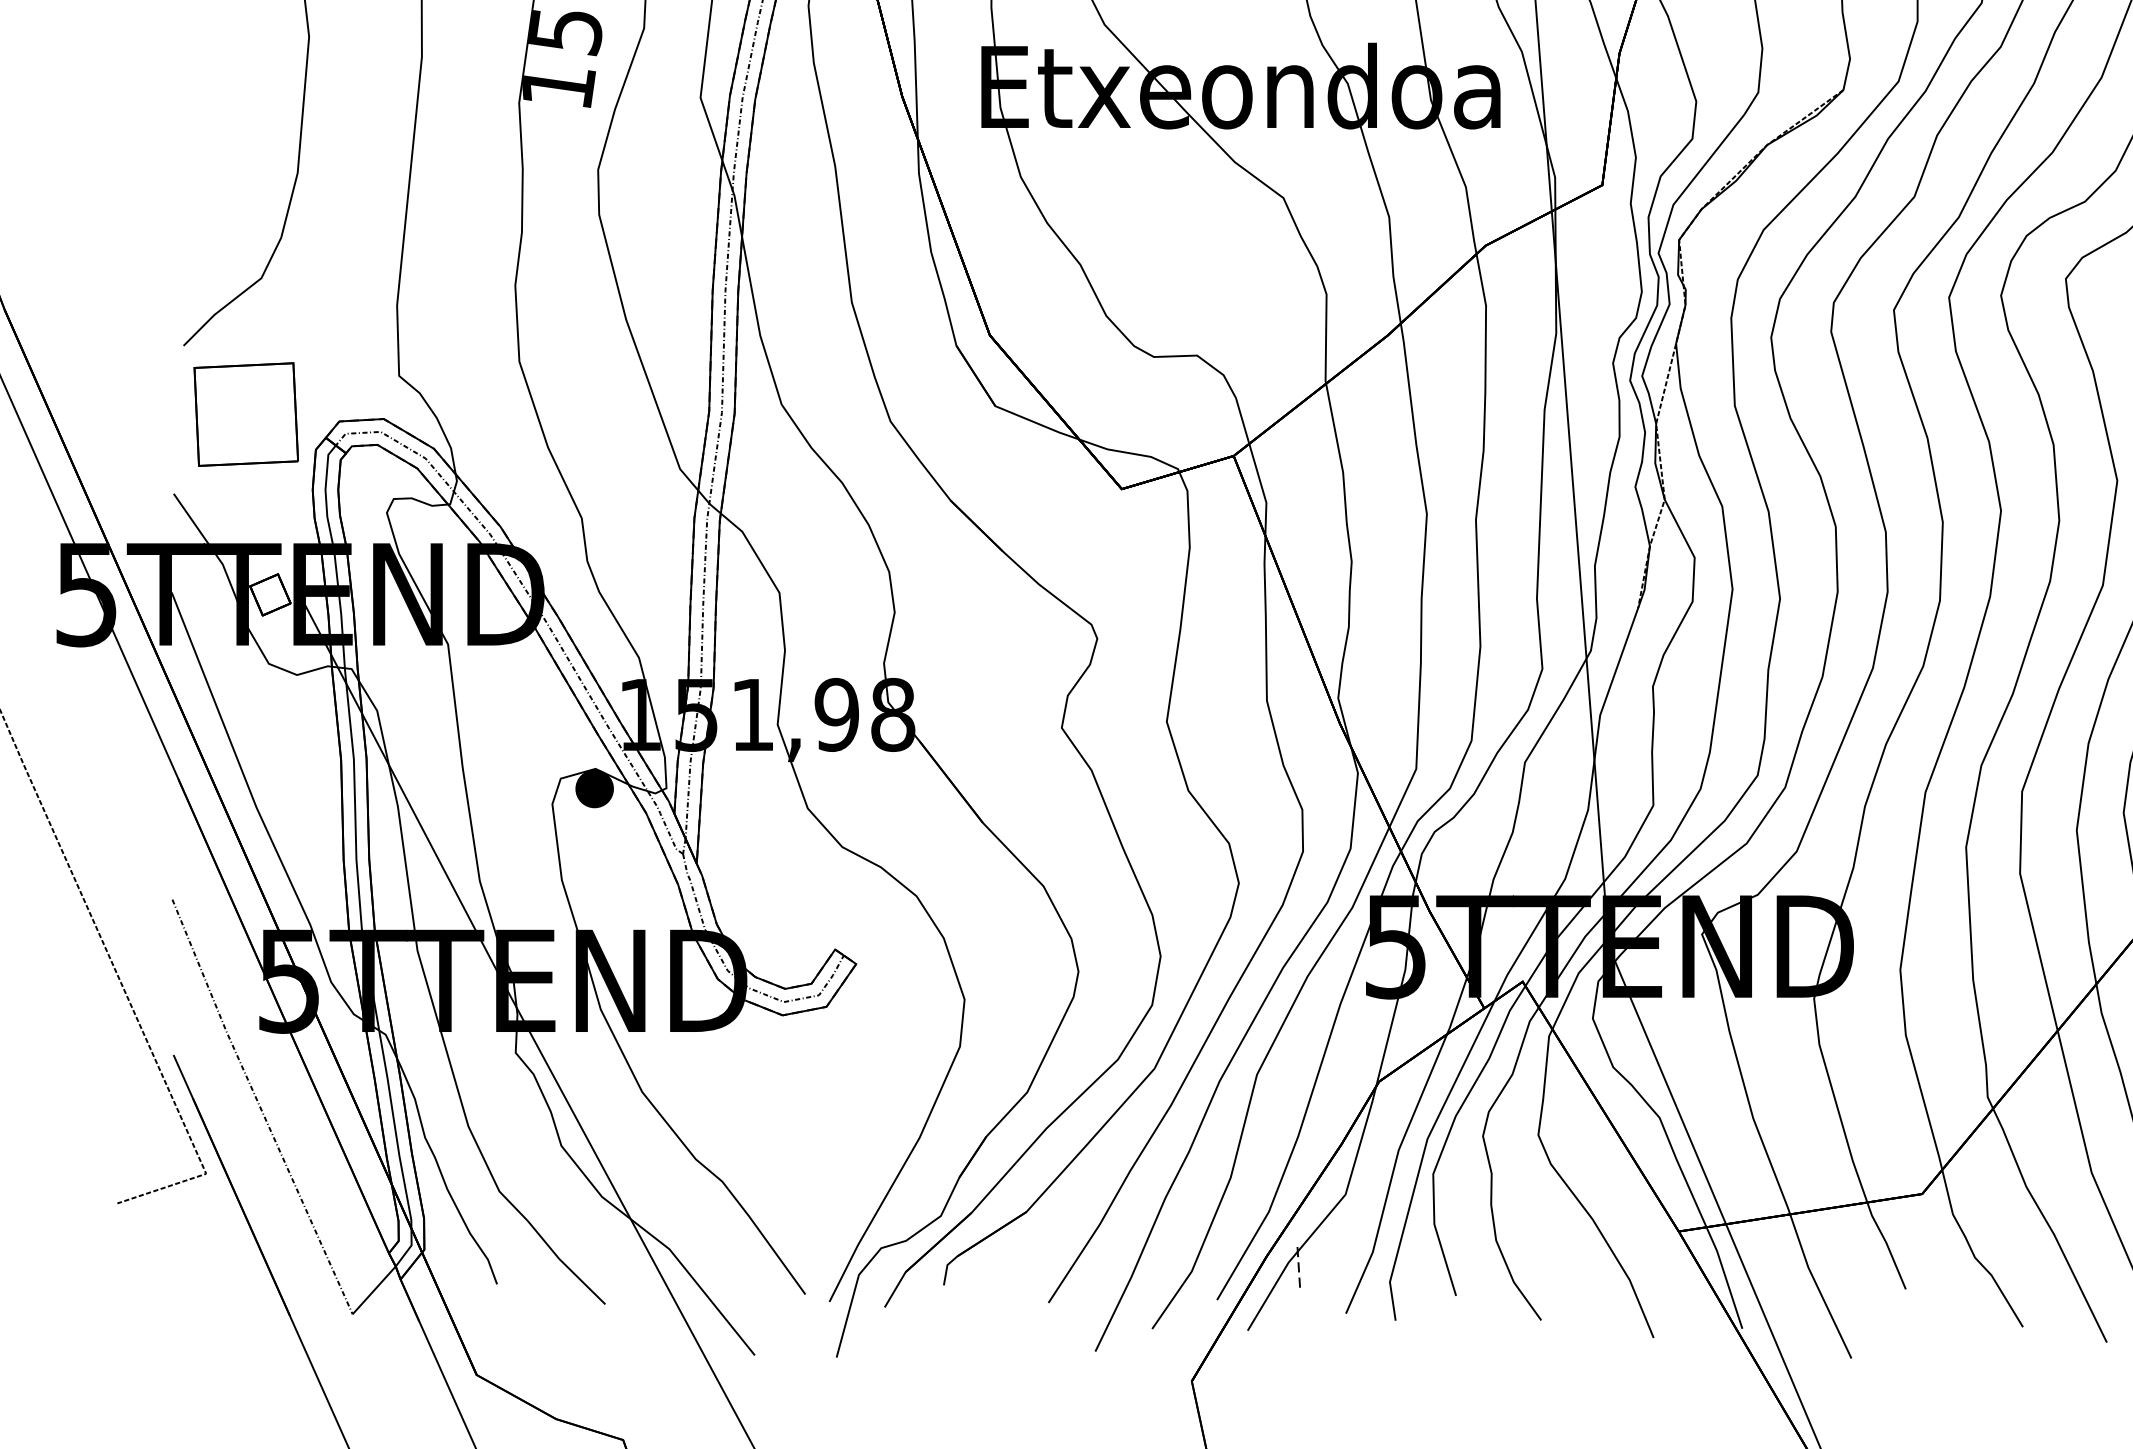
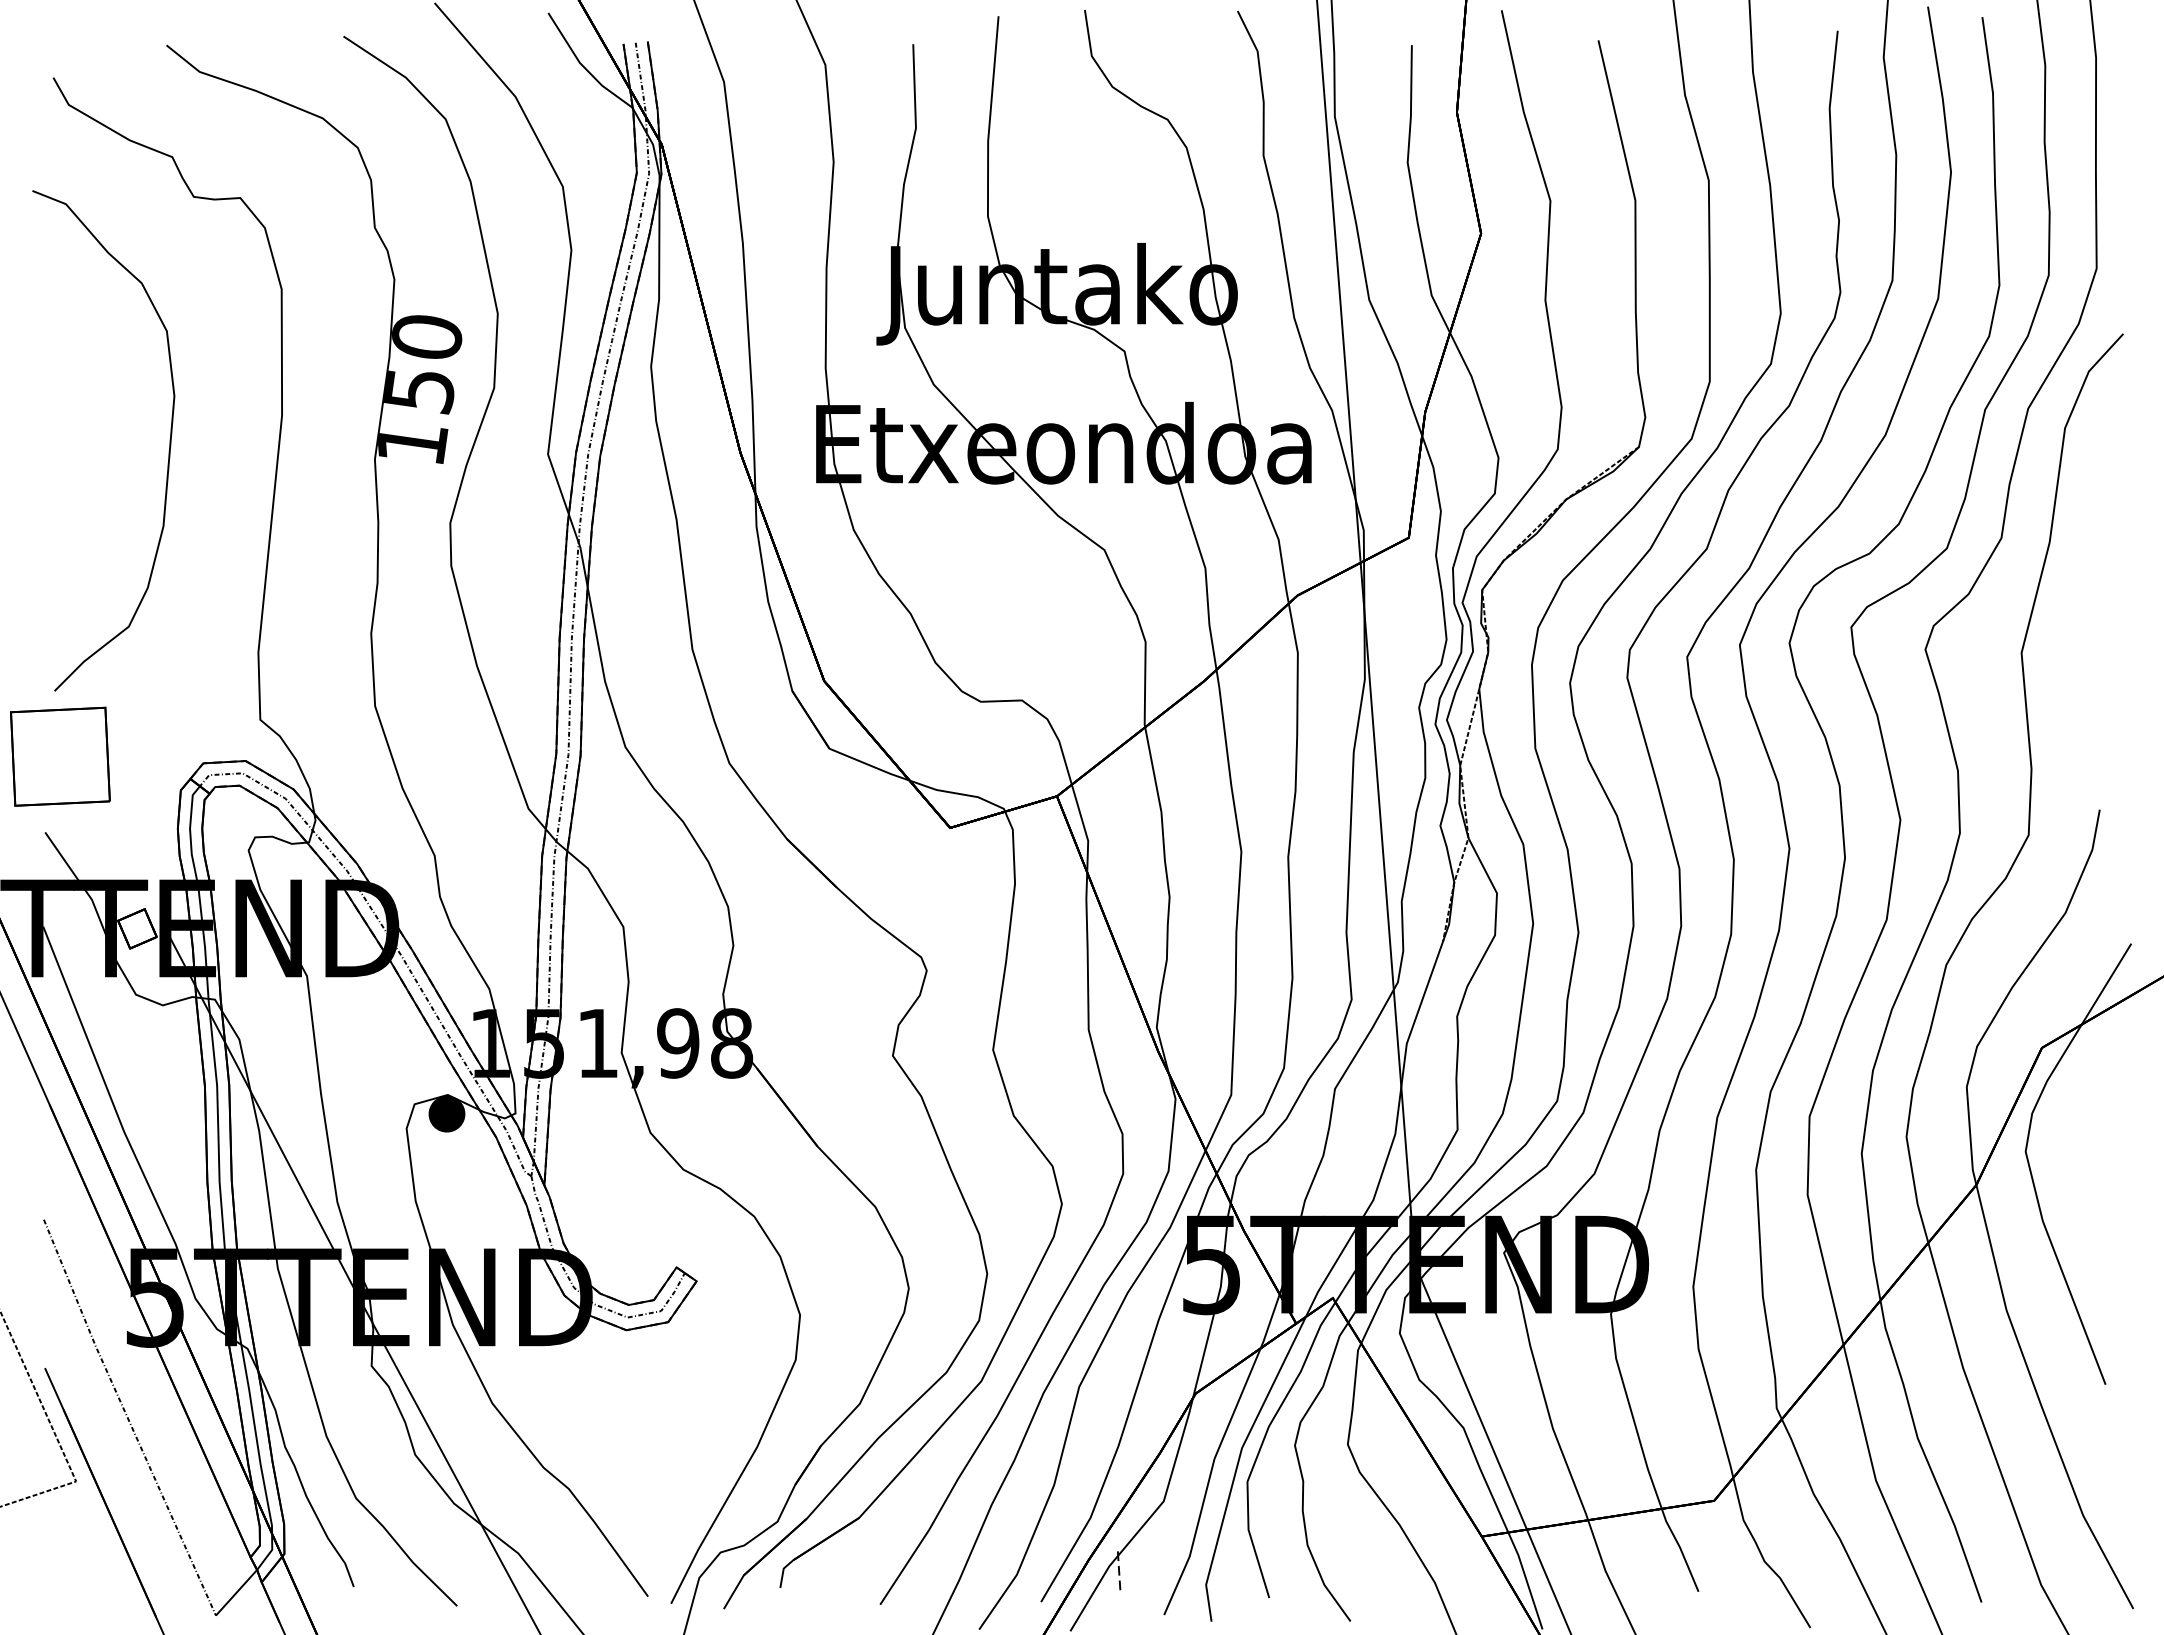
part: (246, 414) -> (60, 756), moved

